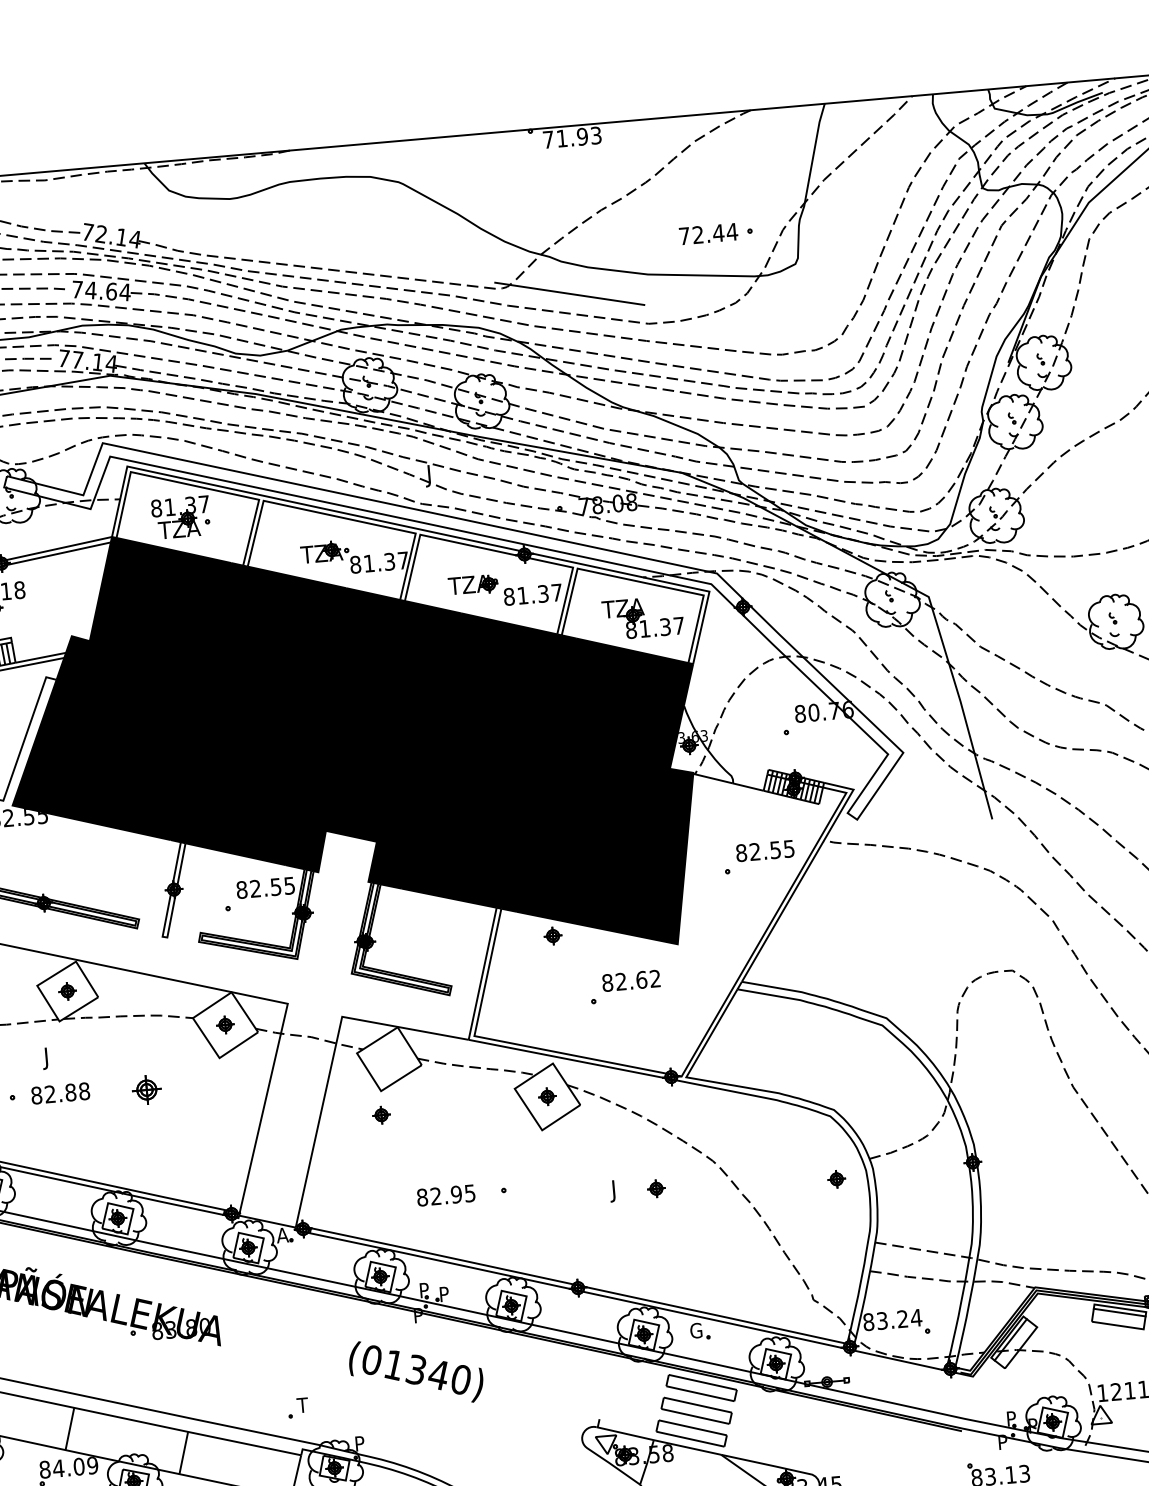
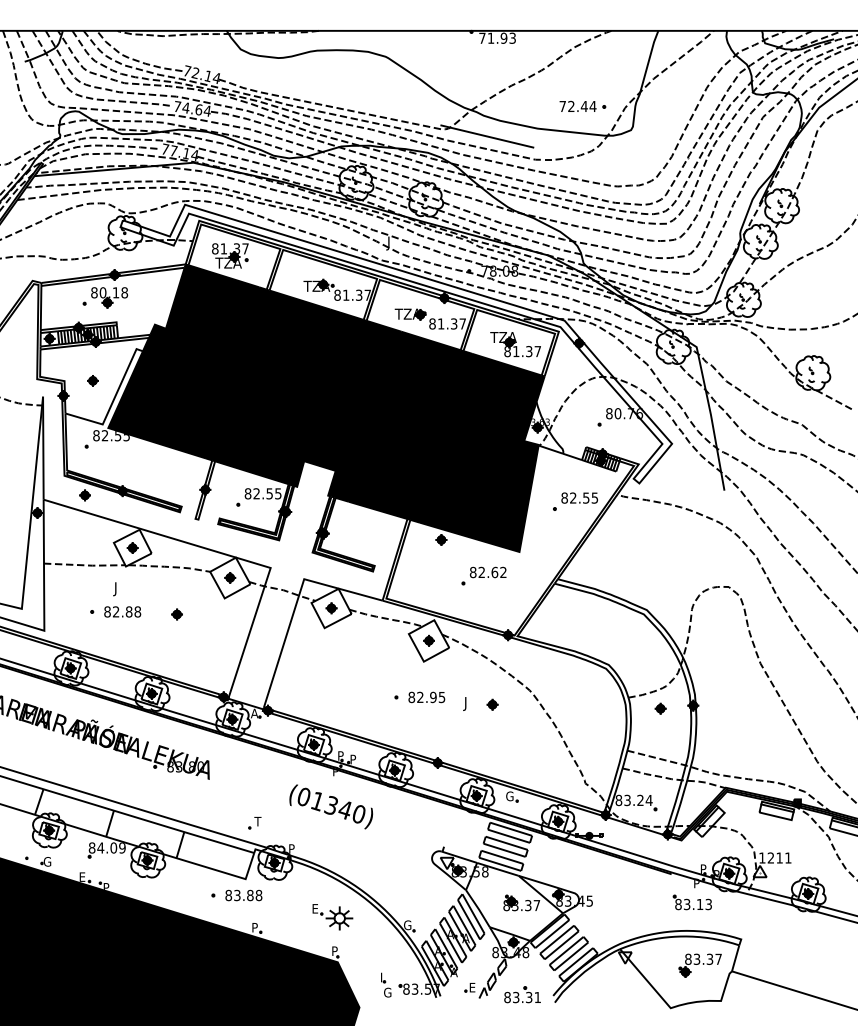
part: (145, 1090) -> (176, 614), size x0.62
part: (381, 1115) -> (331, 608), moved
part: (836, 1178) -> (660, 708), moved
text: (445, 1195) -> (426, 697), moved

